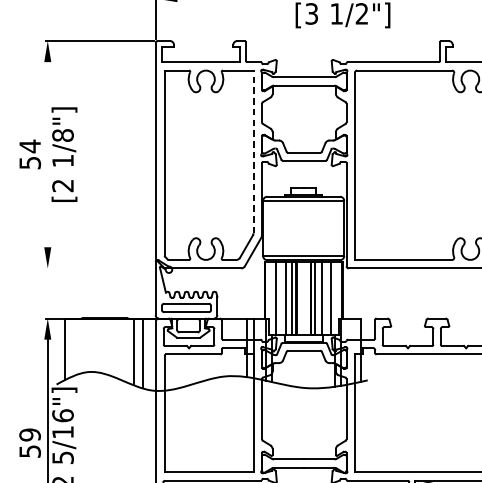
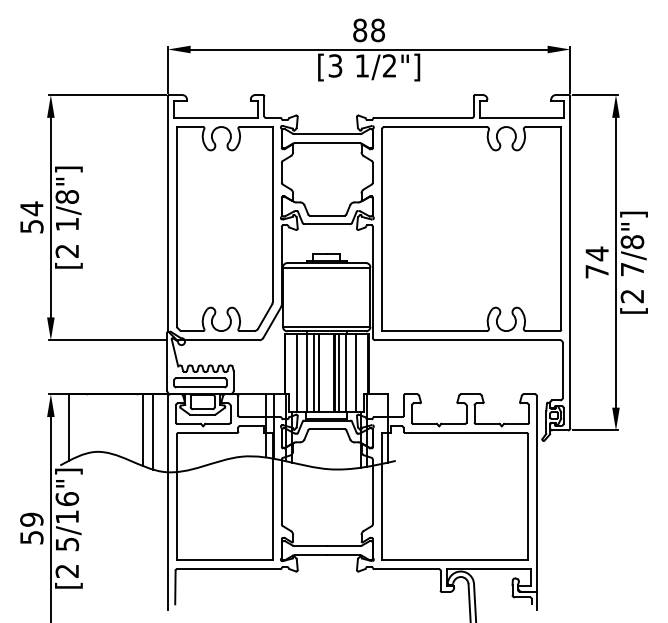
line: (253, 151) -> (272, 214), dashed -> solid
line: (47, 154) -> (50, 217), added
line: (99, 268) -> (106, 340), added

